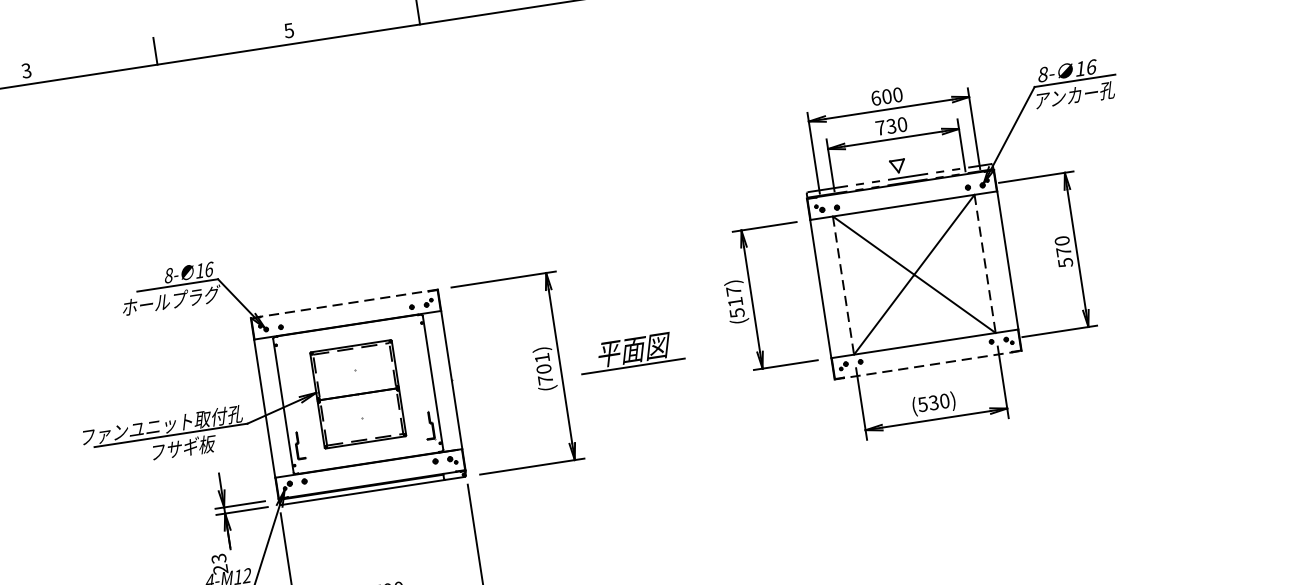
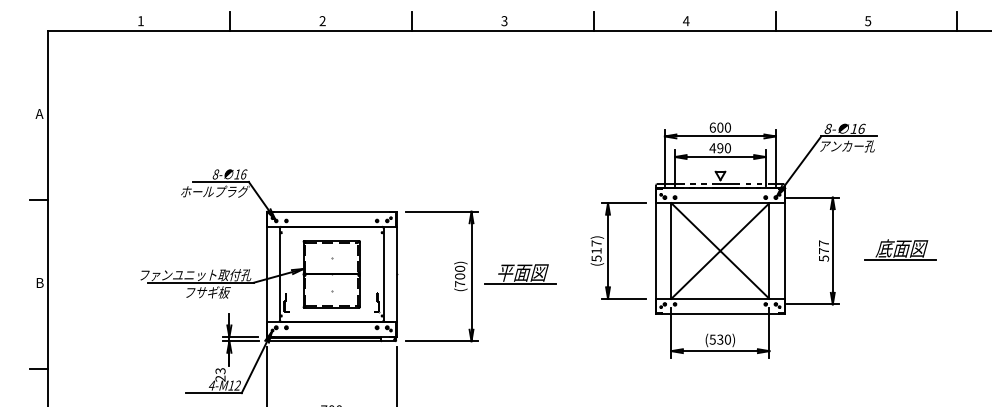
text: (288, 31) -> (322, 21), 5 -> 2
text: (26, 71) -> (140, 21), 3 -> 1
text: (886, 127) -> (716, 148), 730 -> 490
part: (1174, 232) -> (900, 249), added
text: (1061, 241) -> (823, 243), 570 -> 577
line: (985, 264) -> (769, 251), dashed -> solid
line: (843, 286) -> (671, 251), dashed -> solid
line: (343, 303) -> (331, 211), dashed -> solid
text: (542, 357) -> (460, 268), (701) -> (700)
line: (928, 364) -> (720, 313), dashed -> solid

